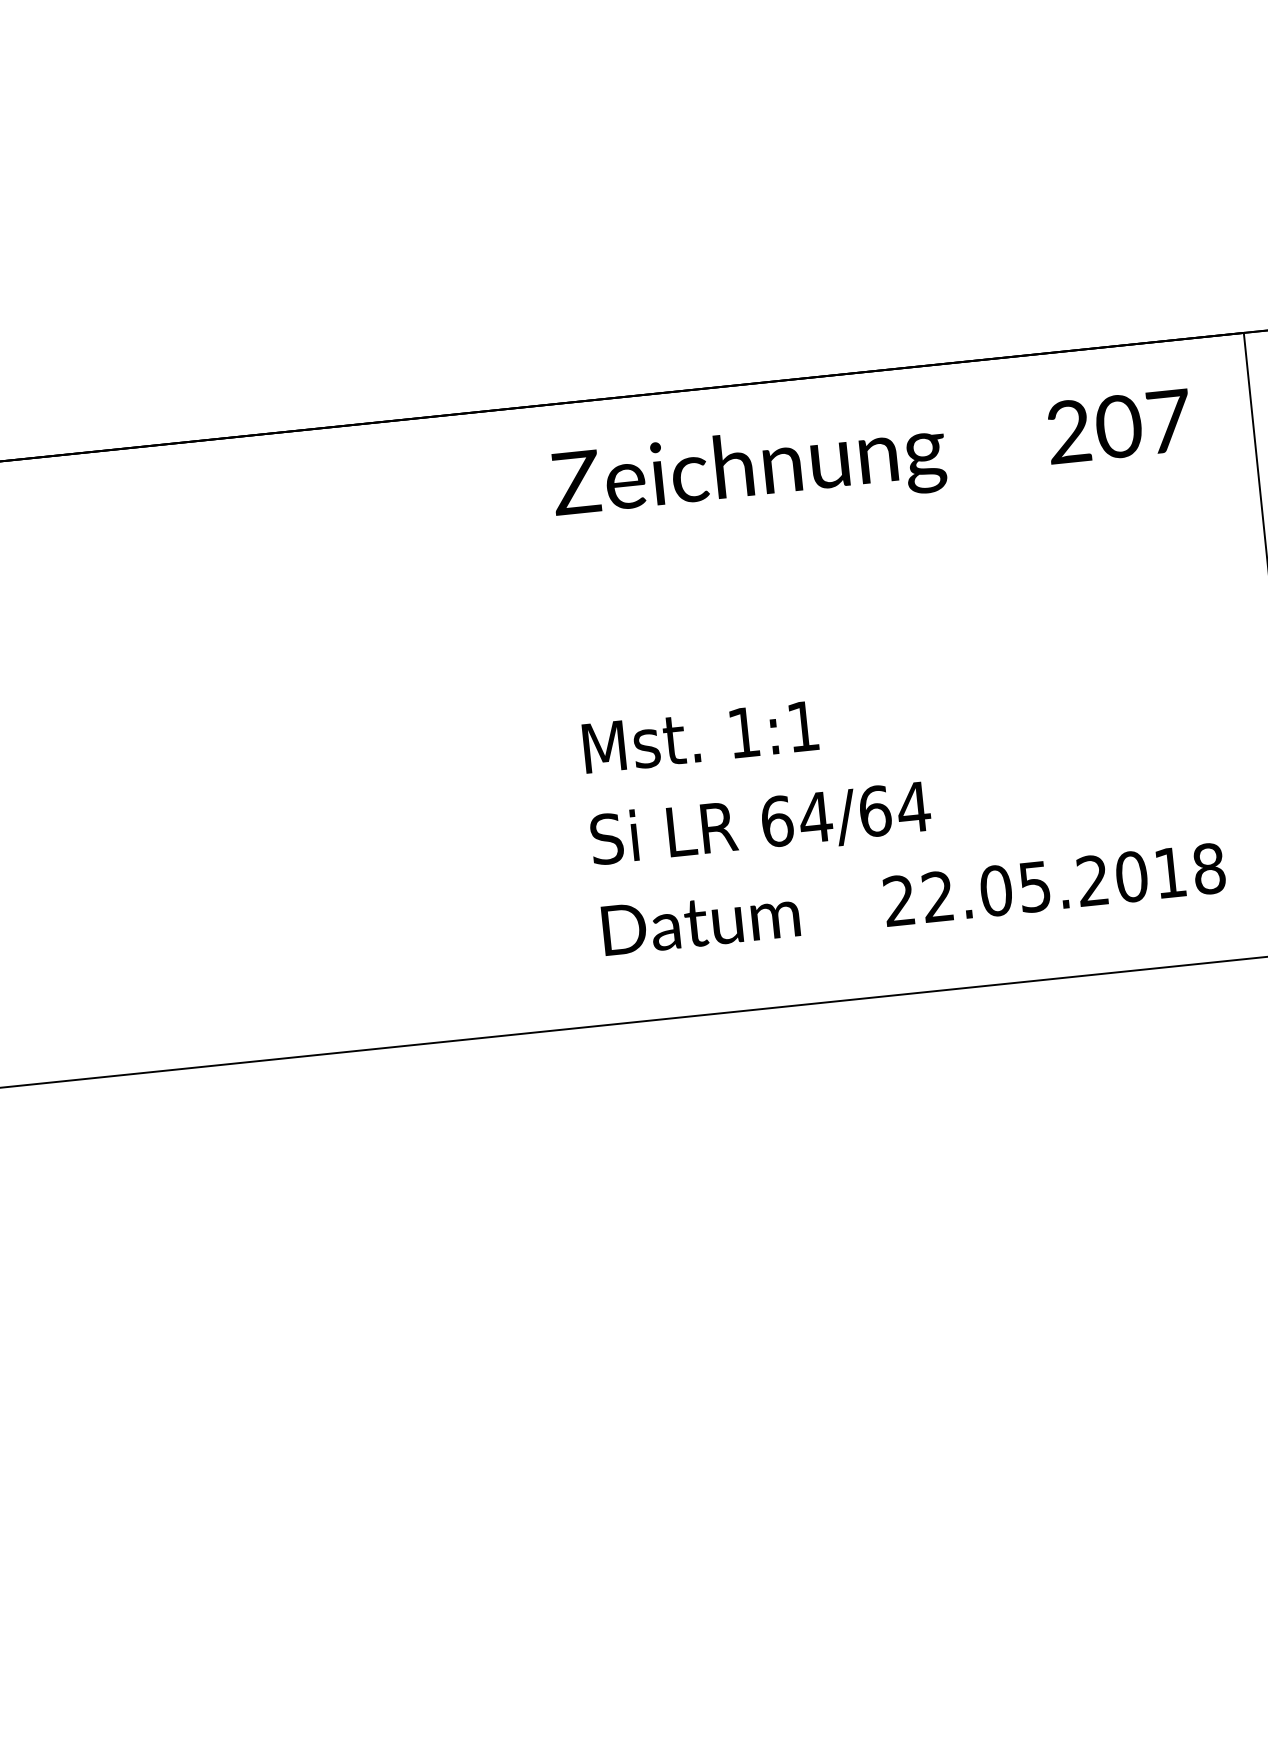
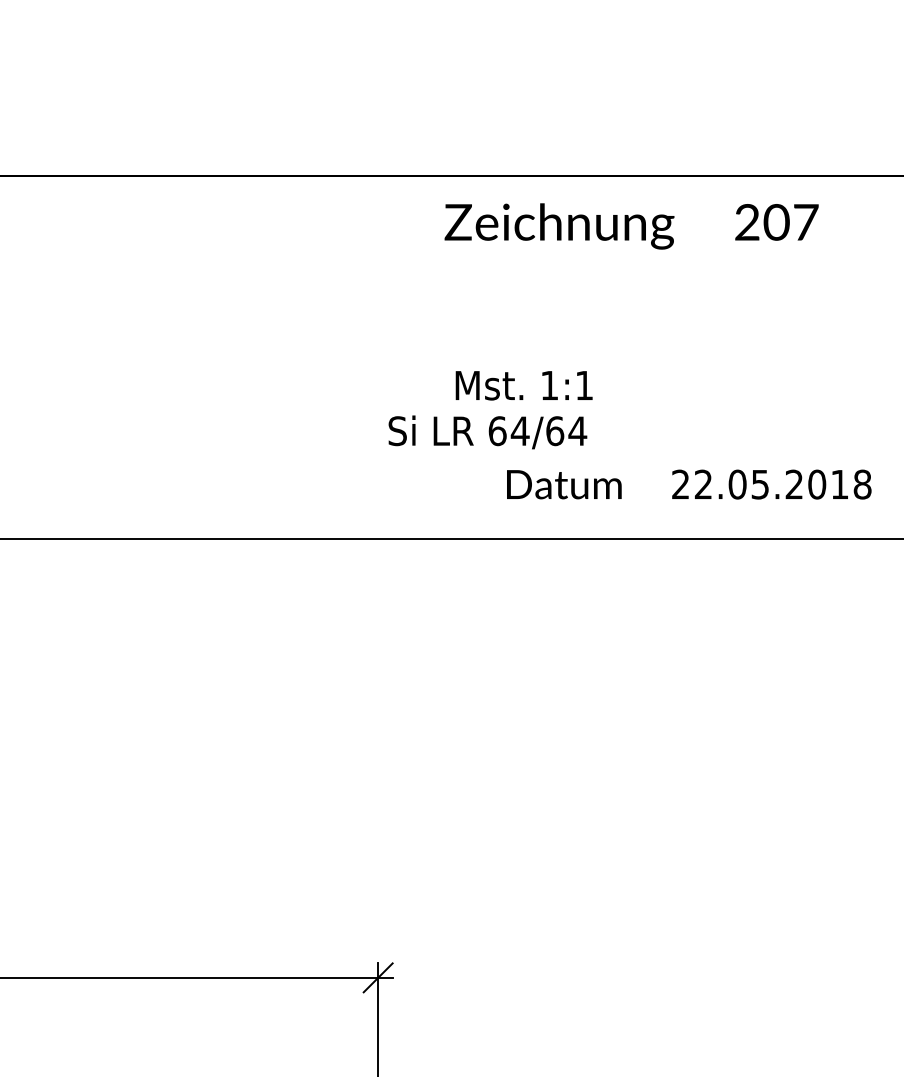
text: (872, 459) -> (631, 226), moved
text: (699, 737) -> (523, 385), moved
text: (760, 825) -> (487, 432), moved

